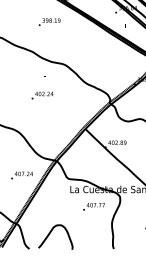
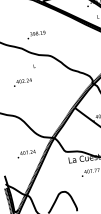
text: (49, 21) -> (36, 34), moved
text: (42, 95) -> (22, 82), moved

